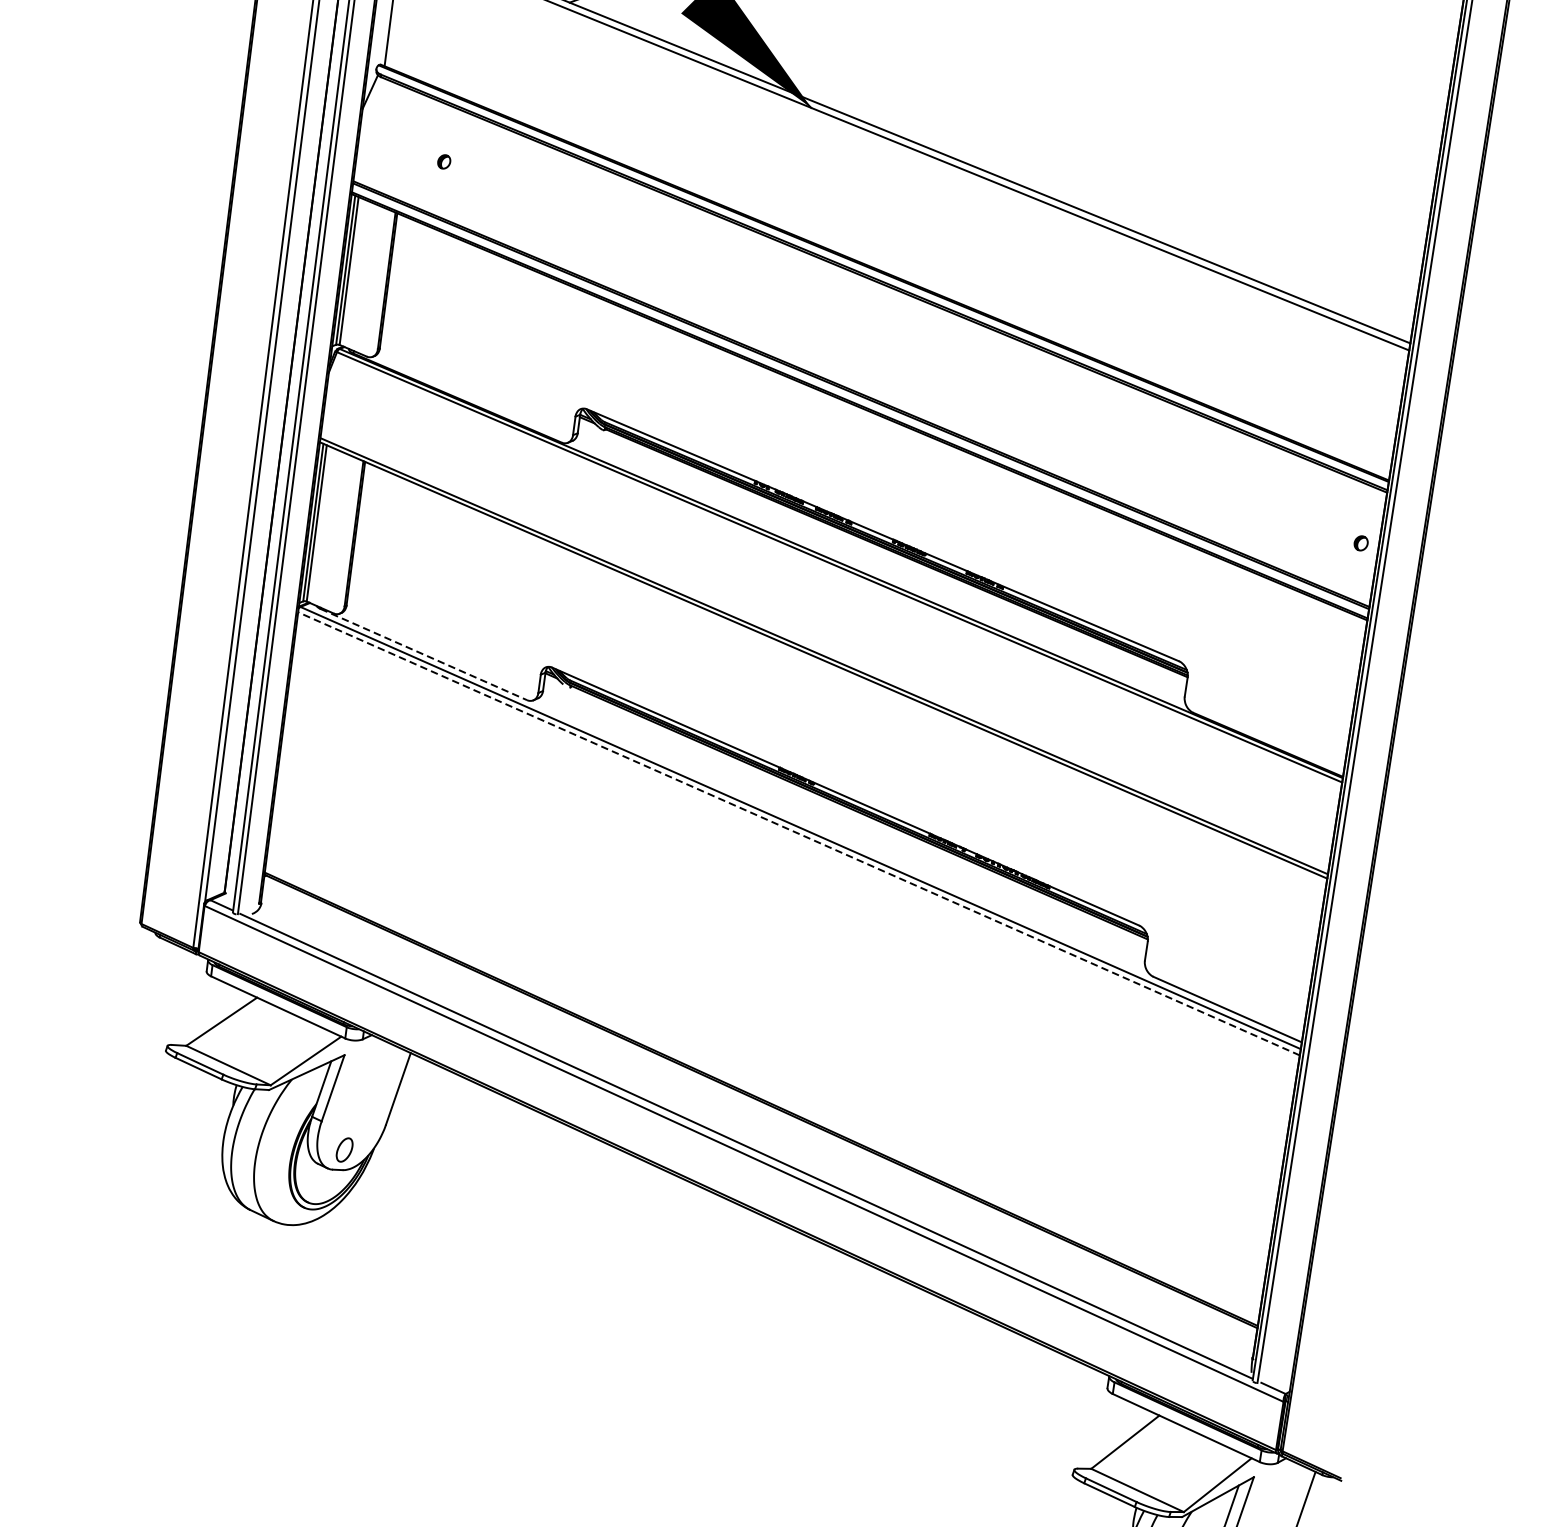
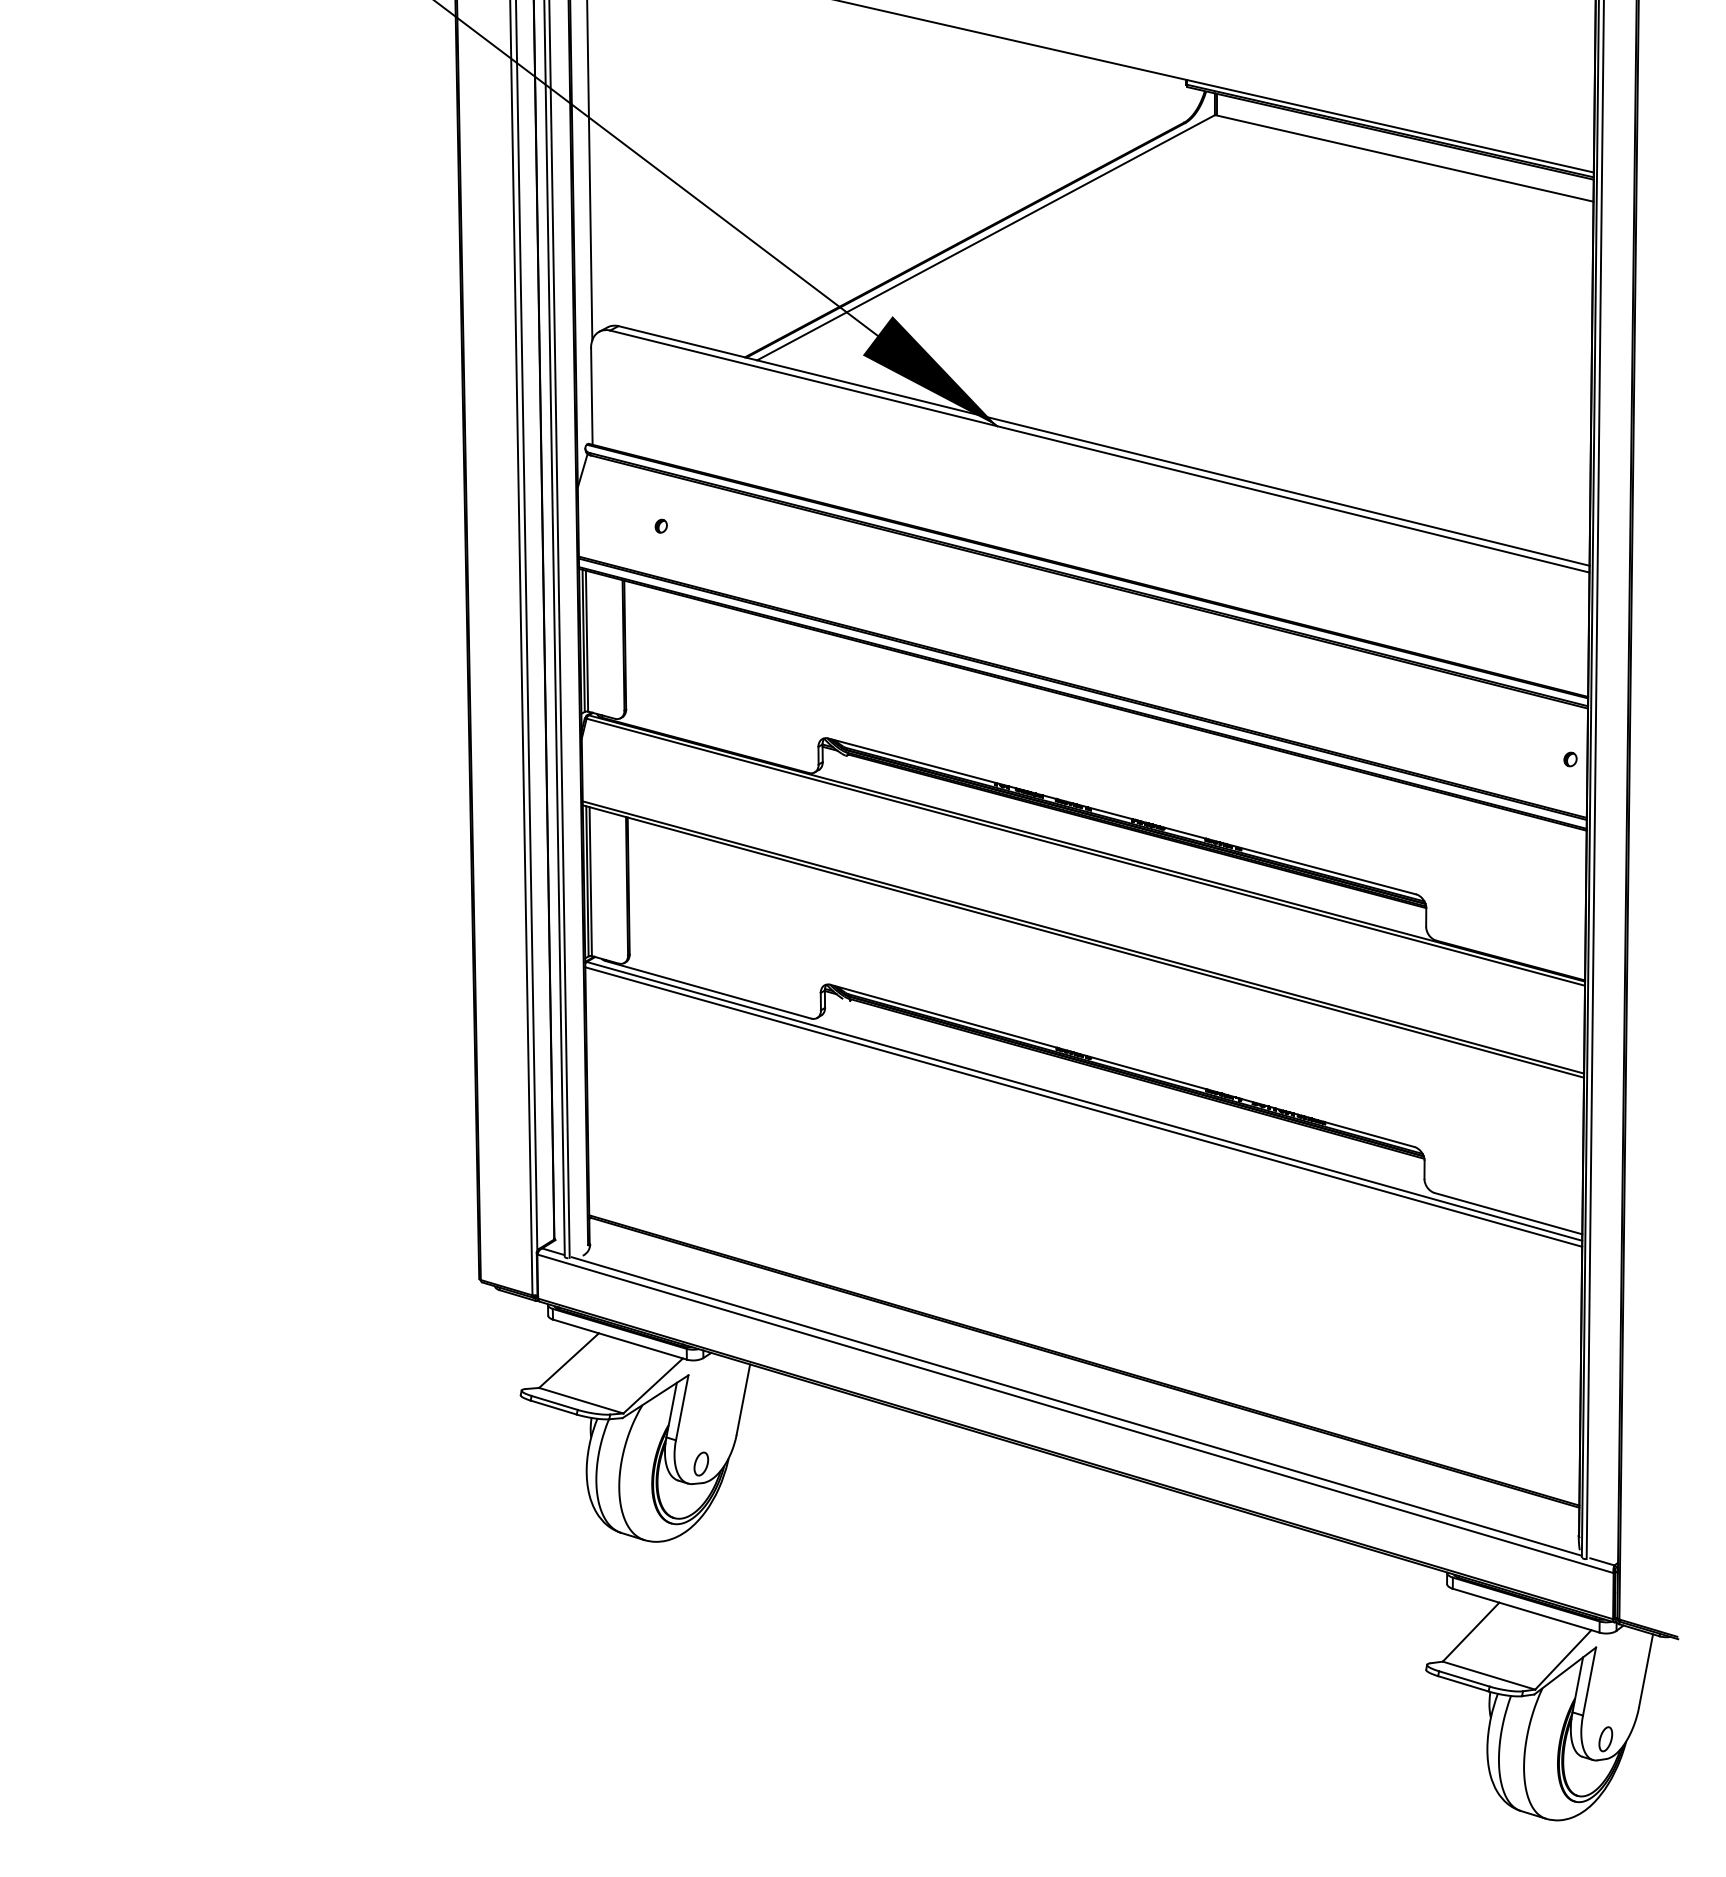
line: (423, 654) -> (708, 989), dashed -> solid
line: (798, 834) -> (1083, 1107), dashed -> solid

